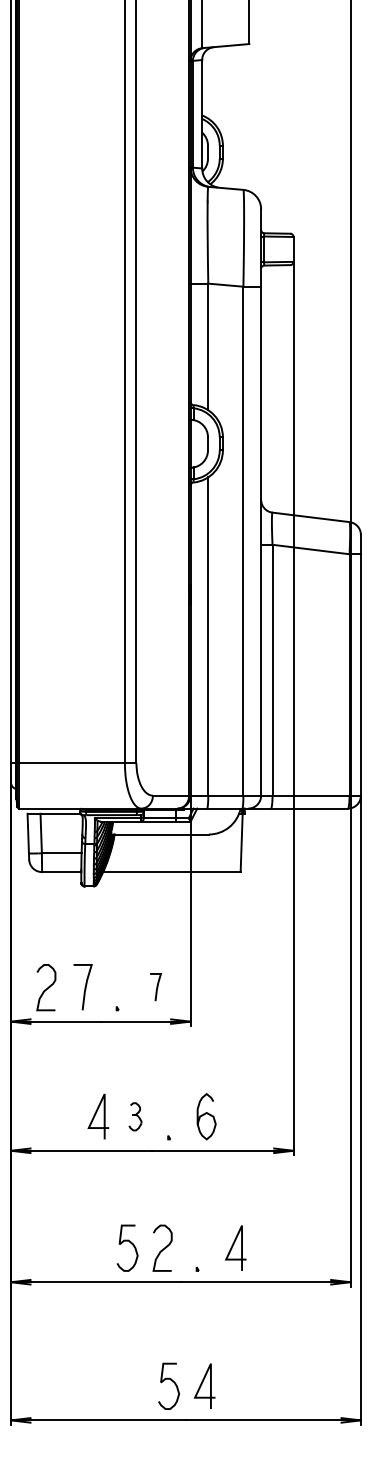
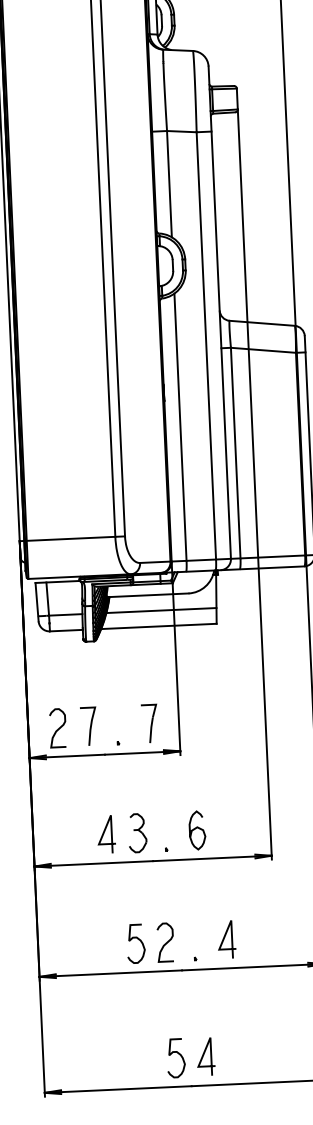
line: (175, 853) -> (161, 610), added
part: (155, 987) -> (149, 723), size x1.67
part: (135, 1116) -> (137, 833), size x1.67

